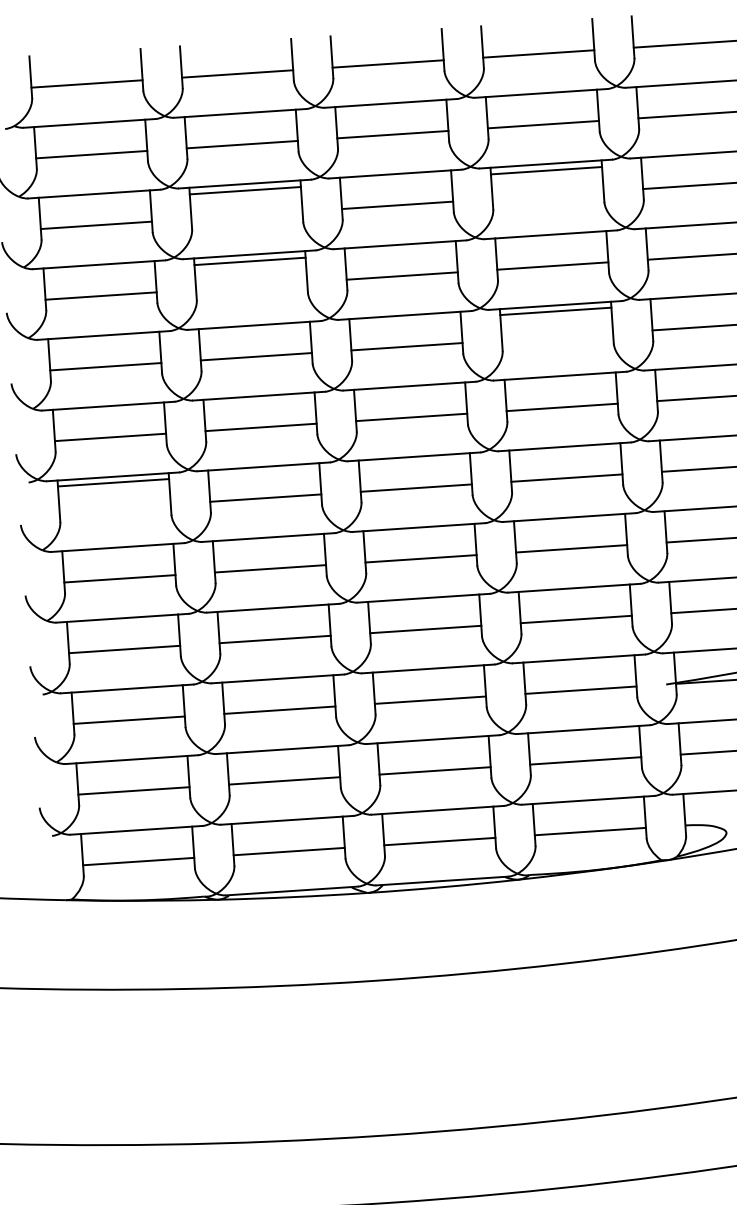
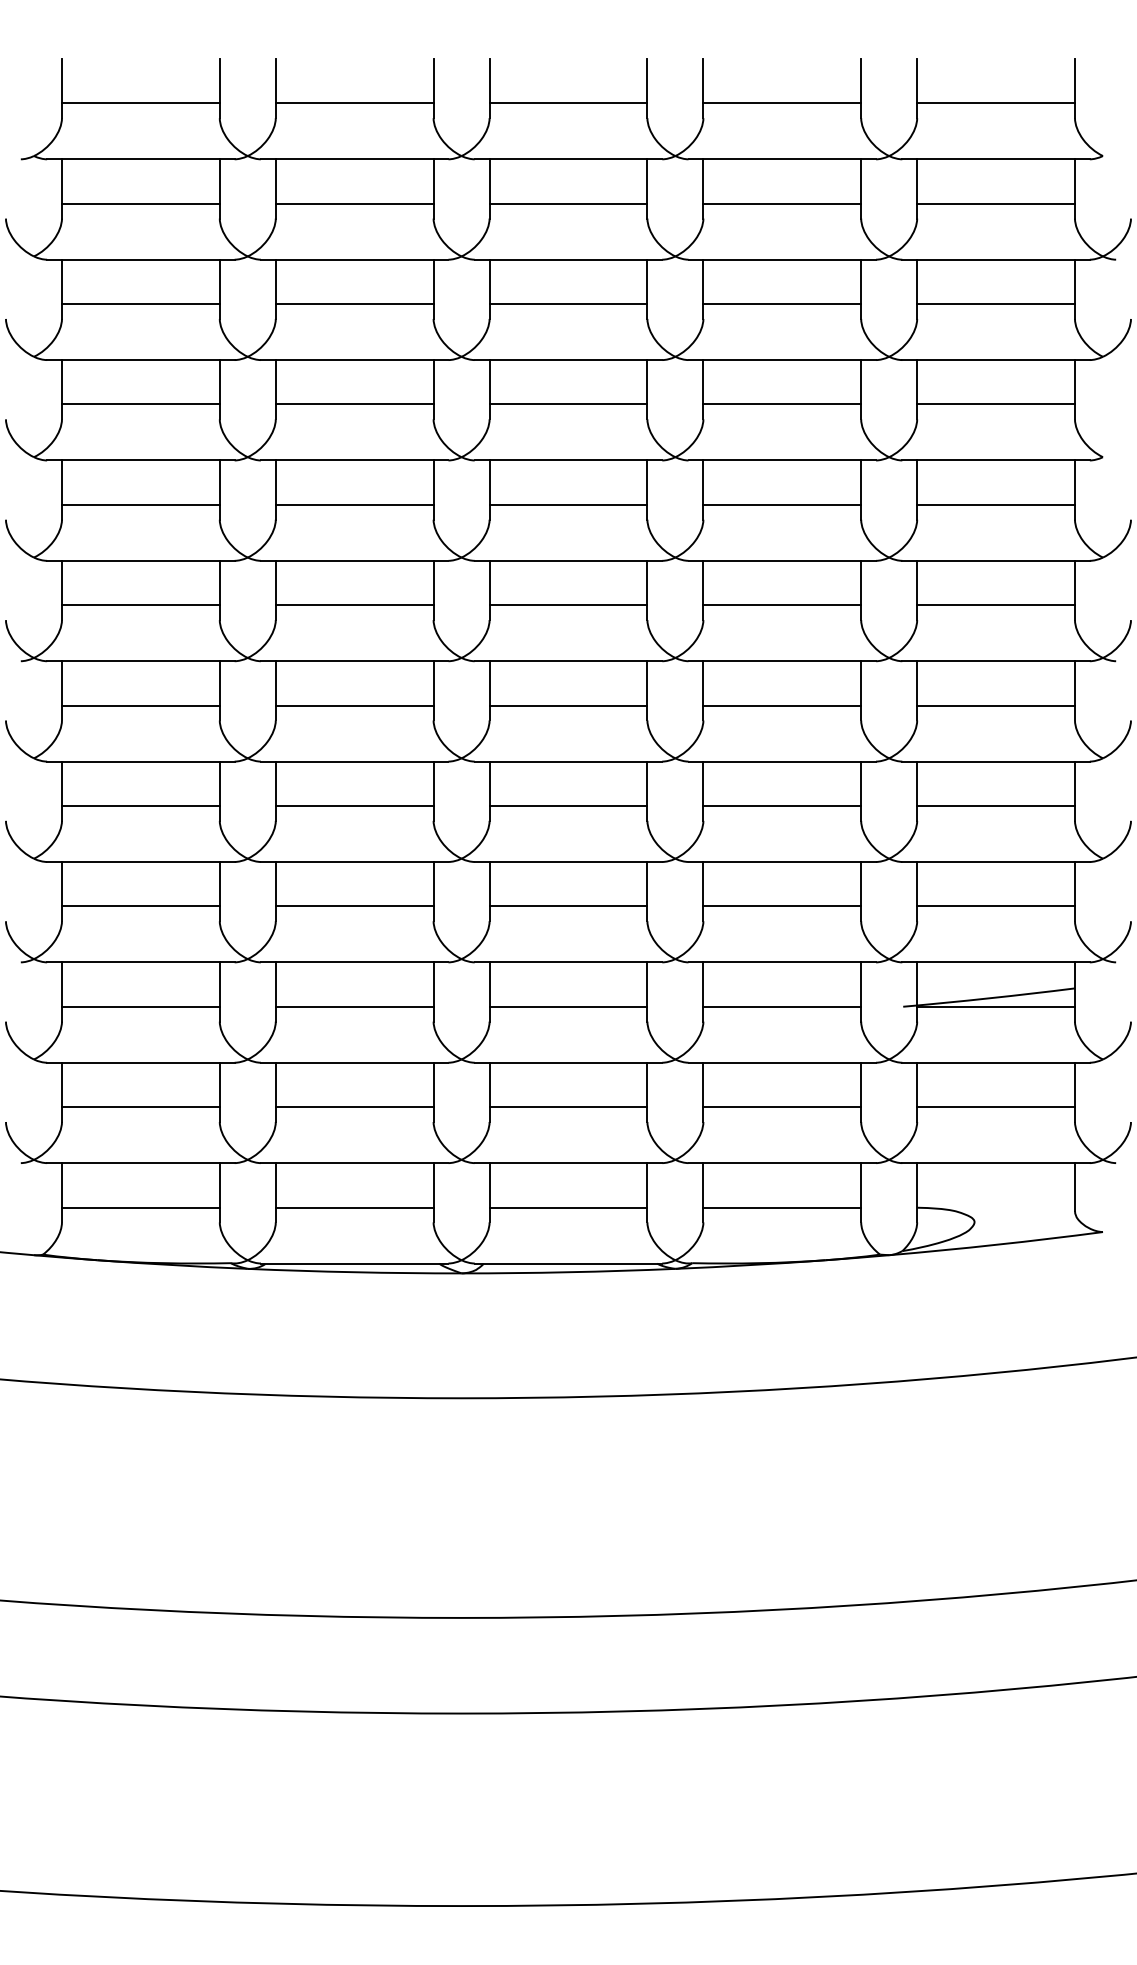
line: (546, 170) -> (782, 304), moved
line: (245, 190) -> (354, 304), moved
line: (249, 261) -> (354, 404), moved
line: (555, 311) -> (782, 504), moved
line: (113, 482) -> (140, 705), moved

